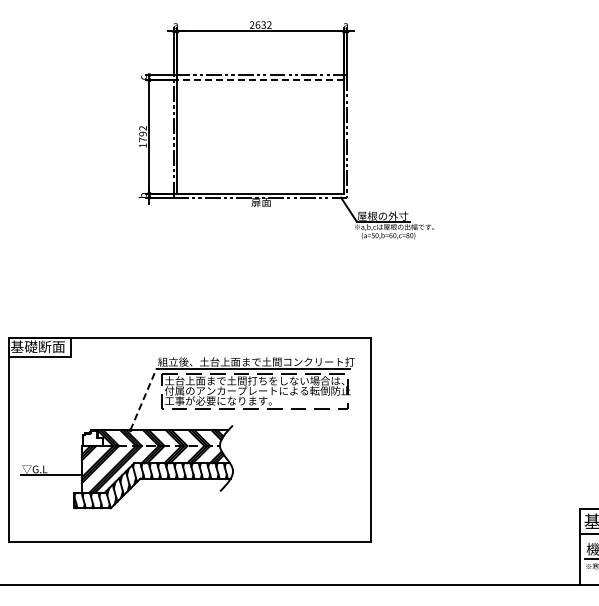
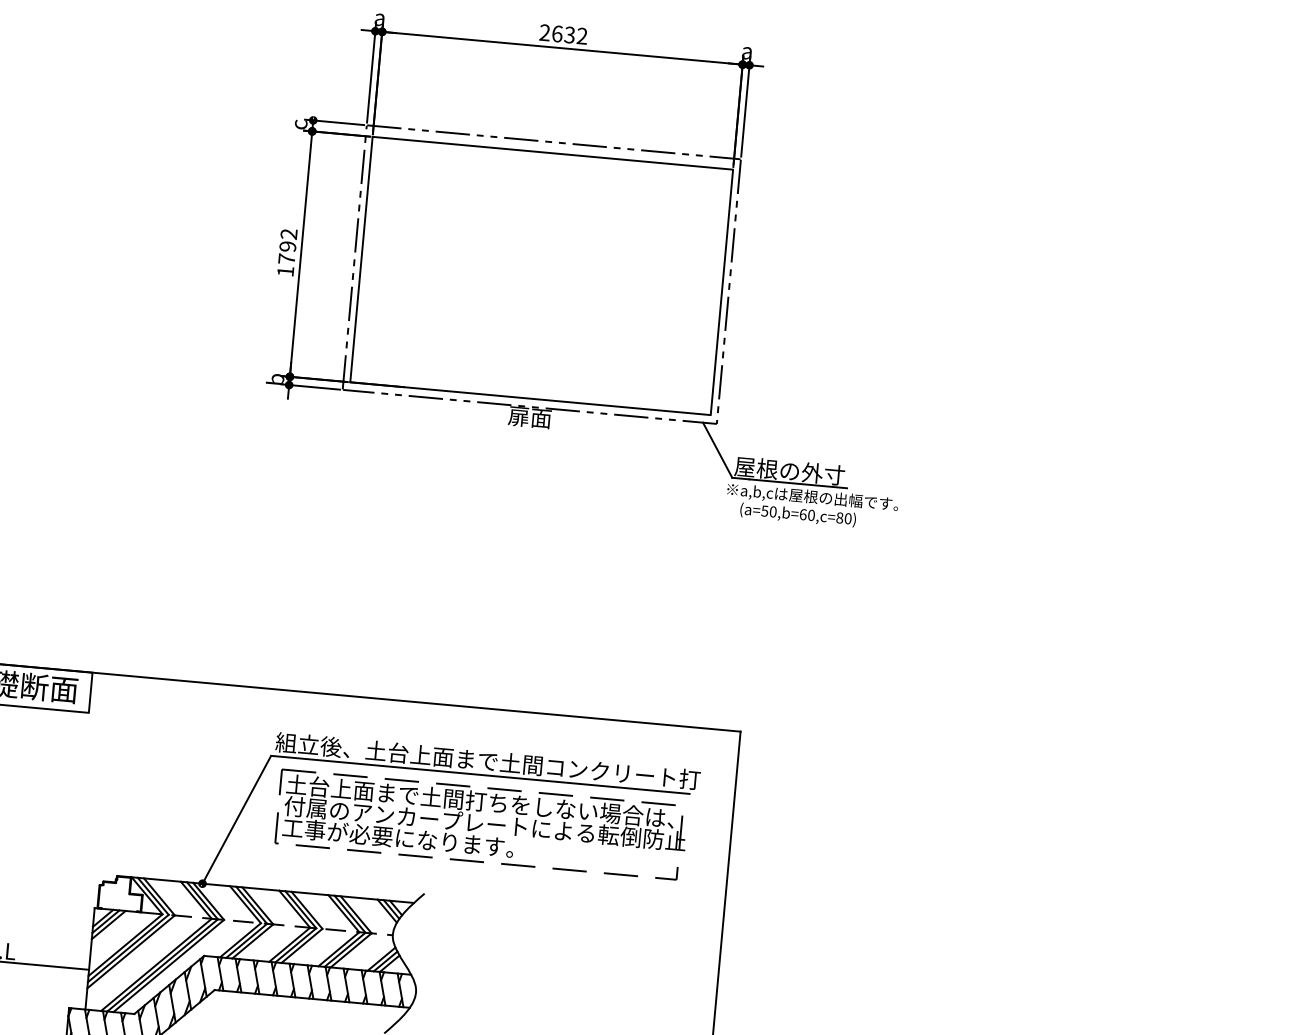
line: (260, 80) -> (552, 154), dashed -> solid
line: (143, 399) -> (236, 819), dashed -> solid

